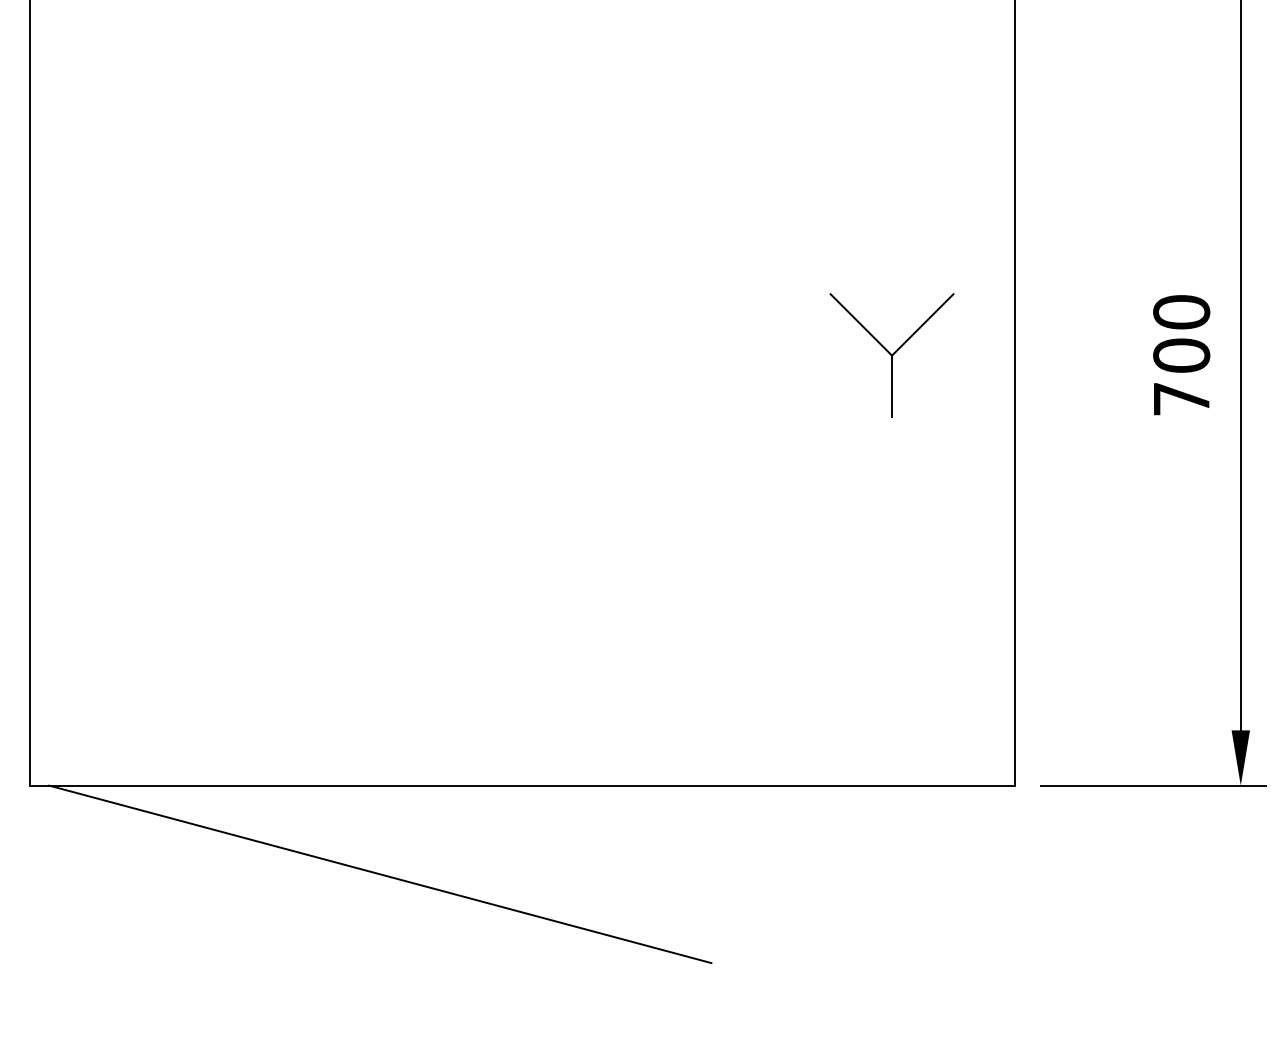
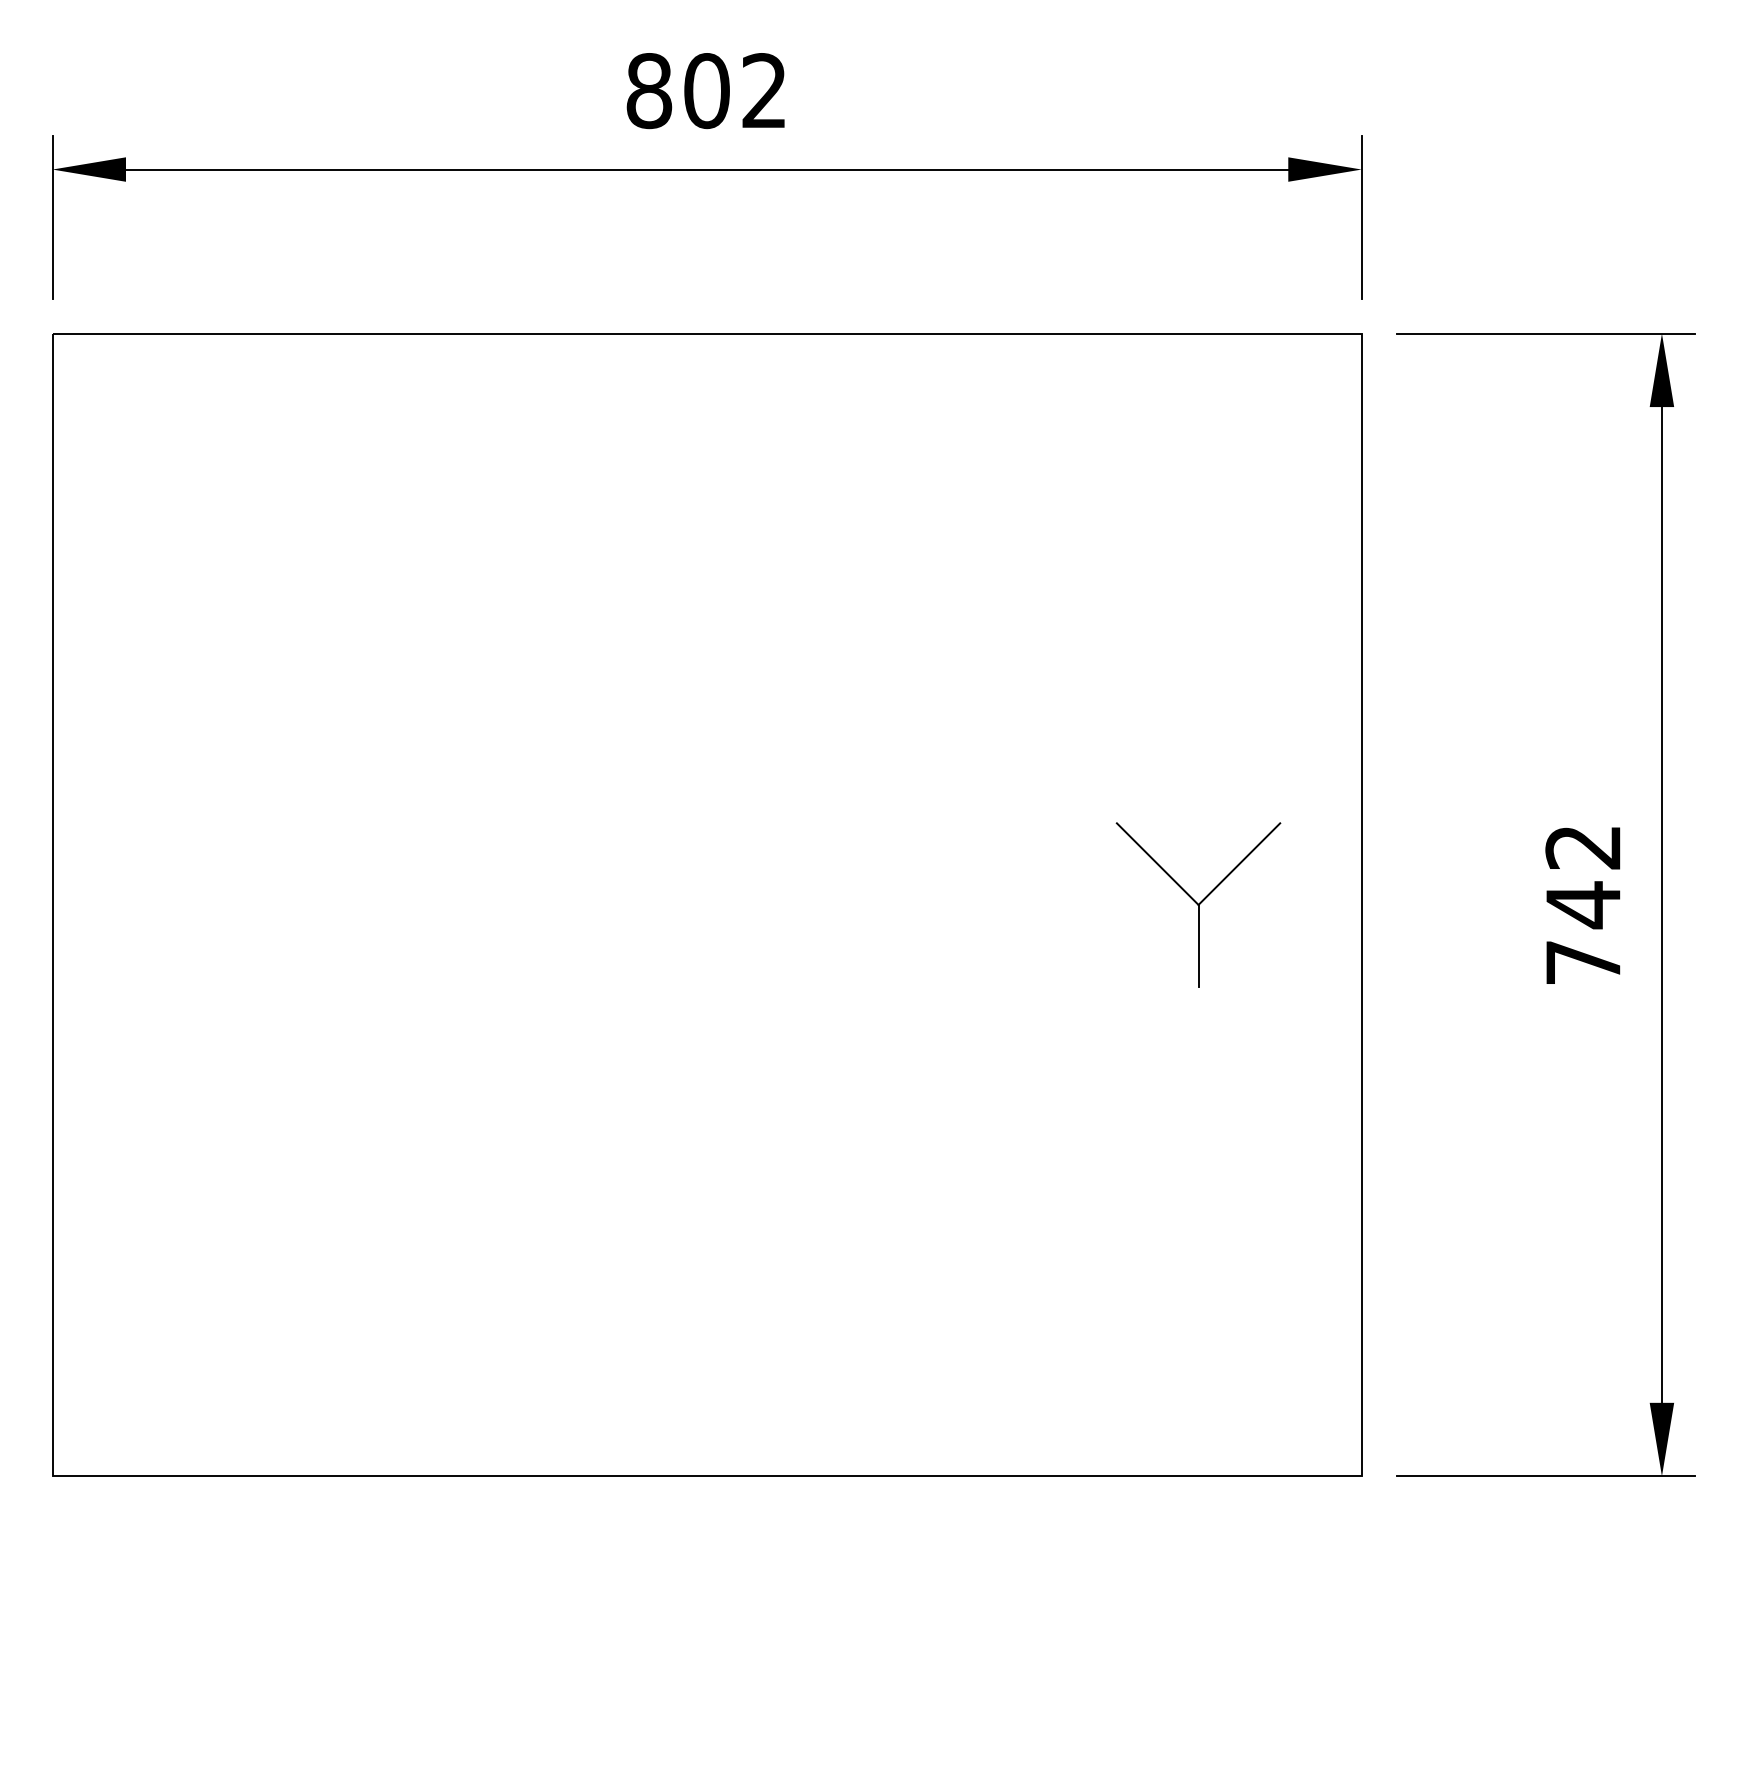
text: (1181, 334) -> (1583, 876), 700 -> 742
line: (380, 874) -> (518, 1594), removed

